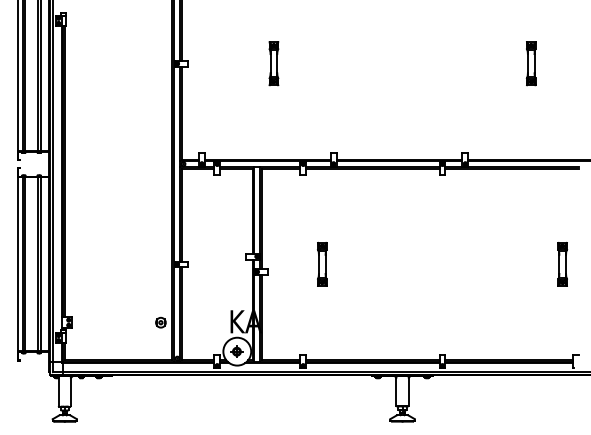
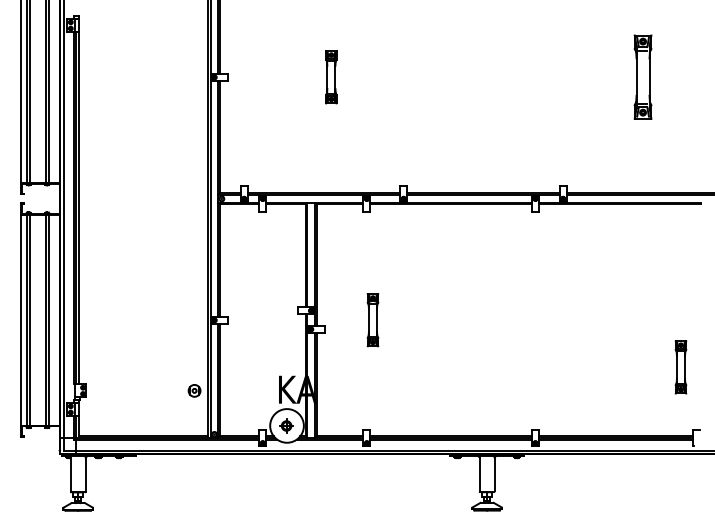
part: (530, 63) -> (641, 77), size x1.6
part: (322, 263) -> (373, 319), moved
part: (562, 263) -> (680, 366), moved

